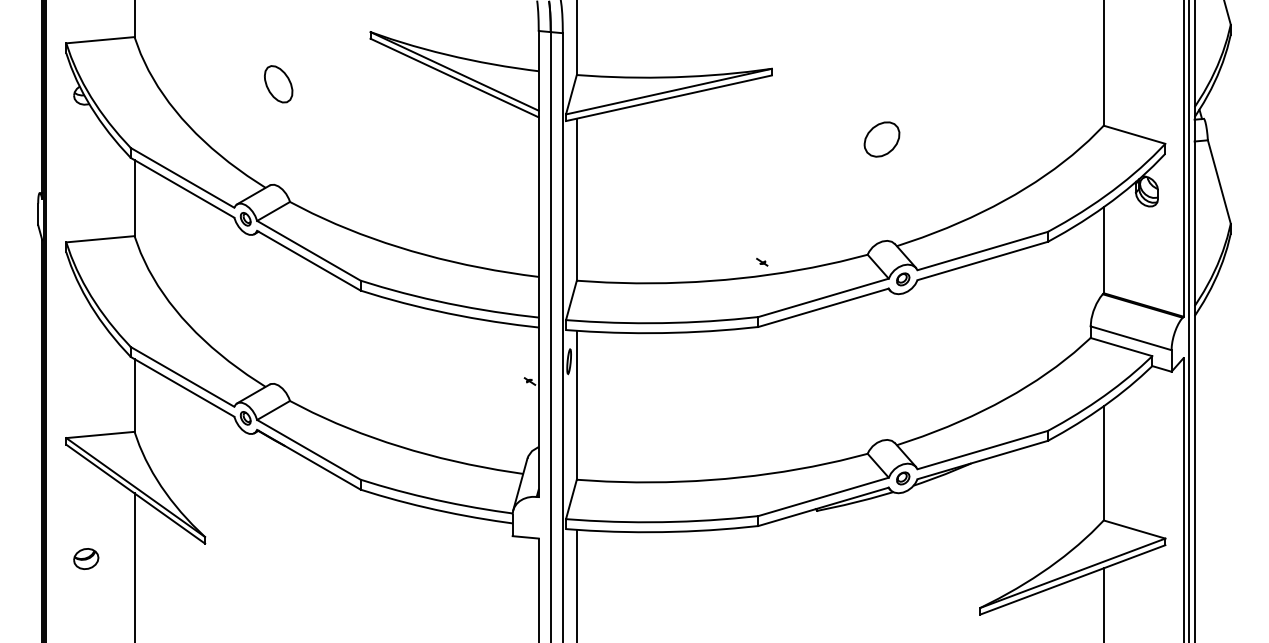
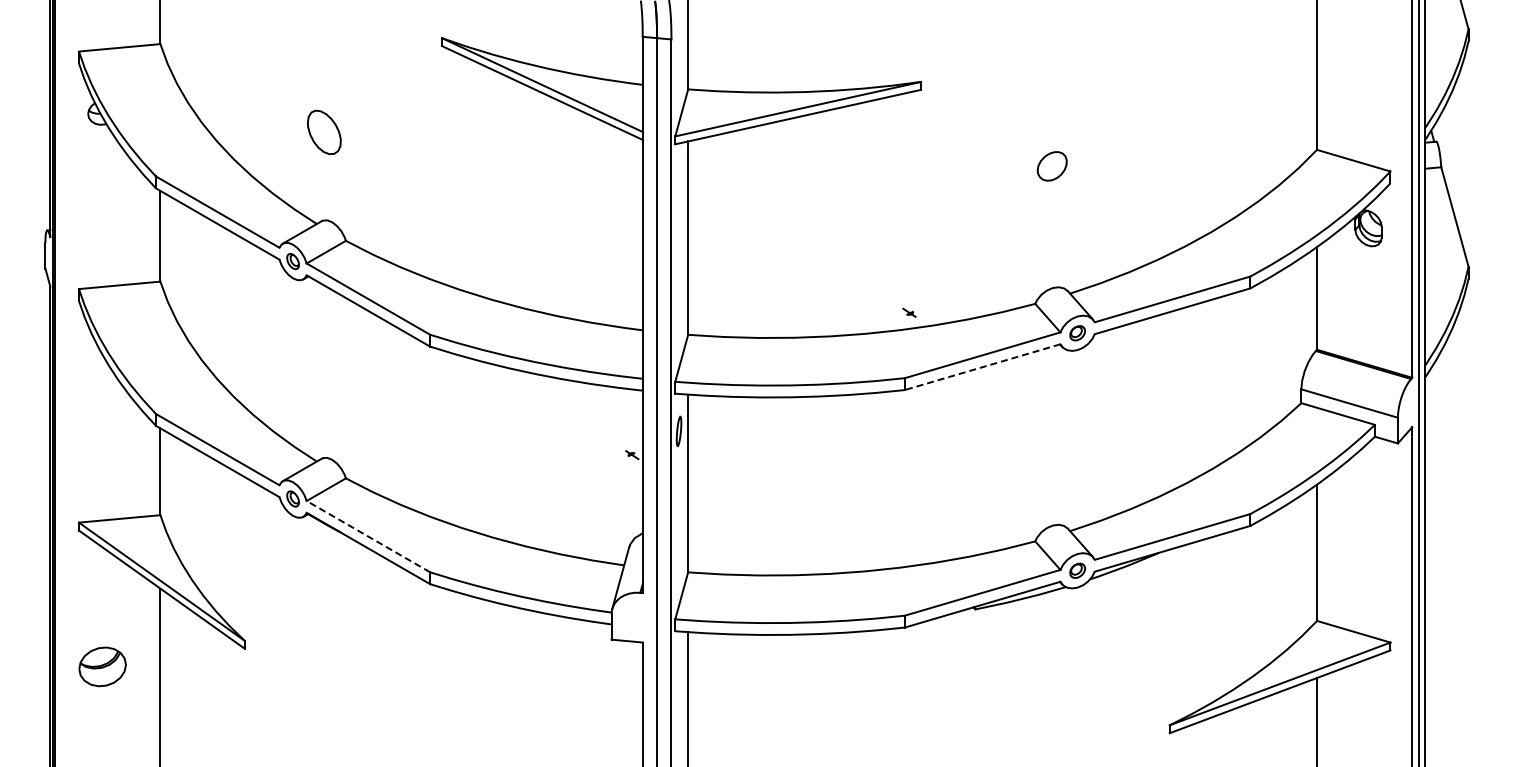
part: (278, 83) -> (324, 131), moved
part: (881, 139) -> (1051, 166), size x0.7
line: (823, 308) -> (982, 367), solid -> dashed
line: (308, 449) -> (368, 536), solid -> dashed
part: (86, 558) -> (102, 666), size x1.6

